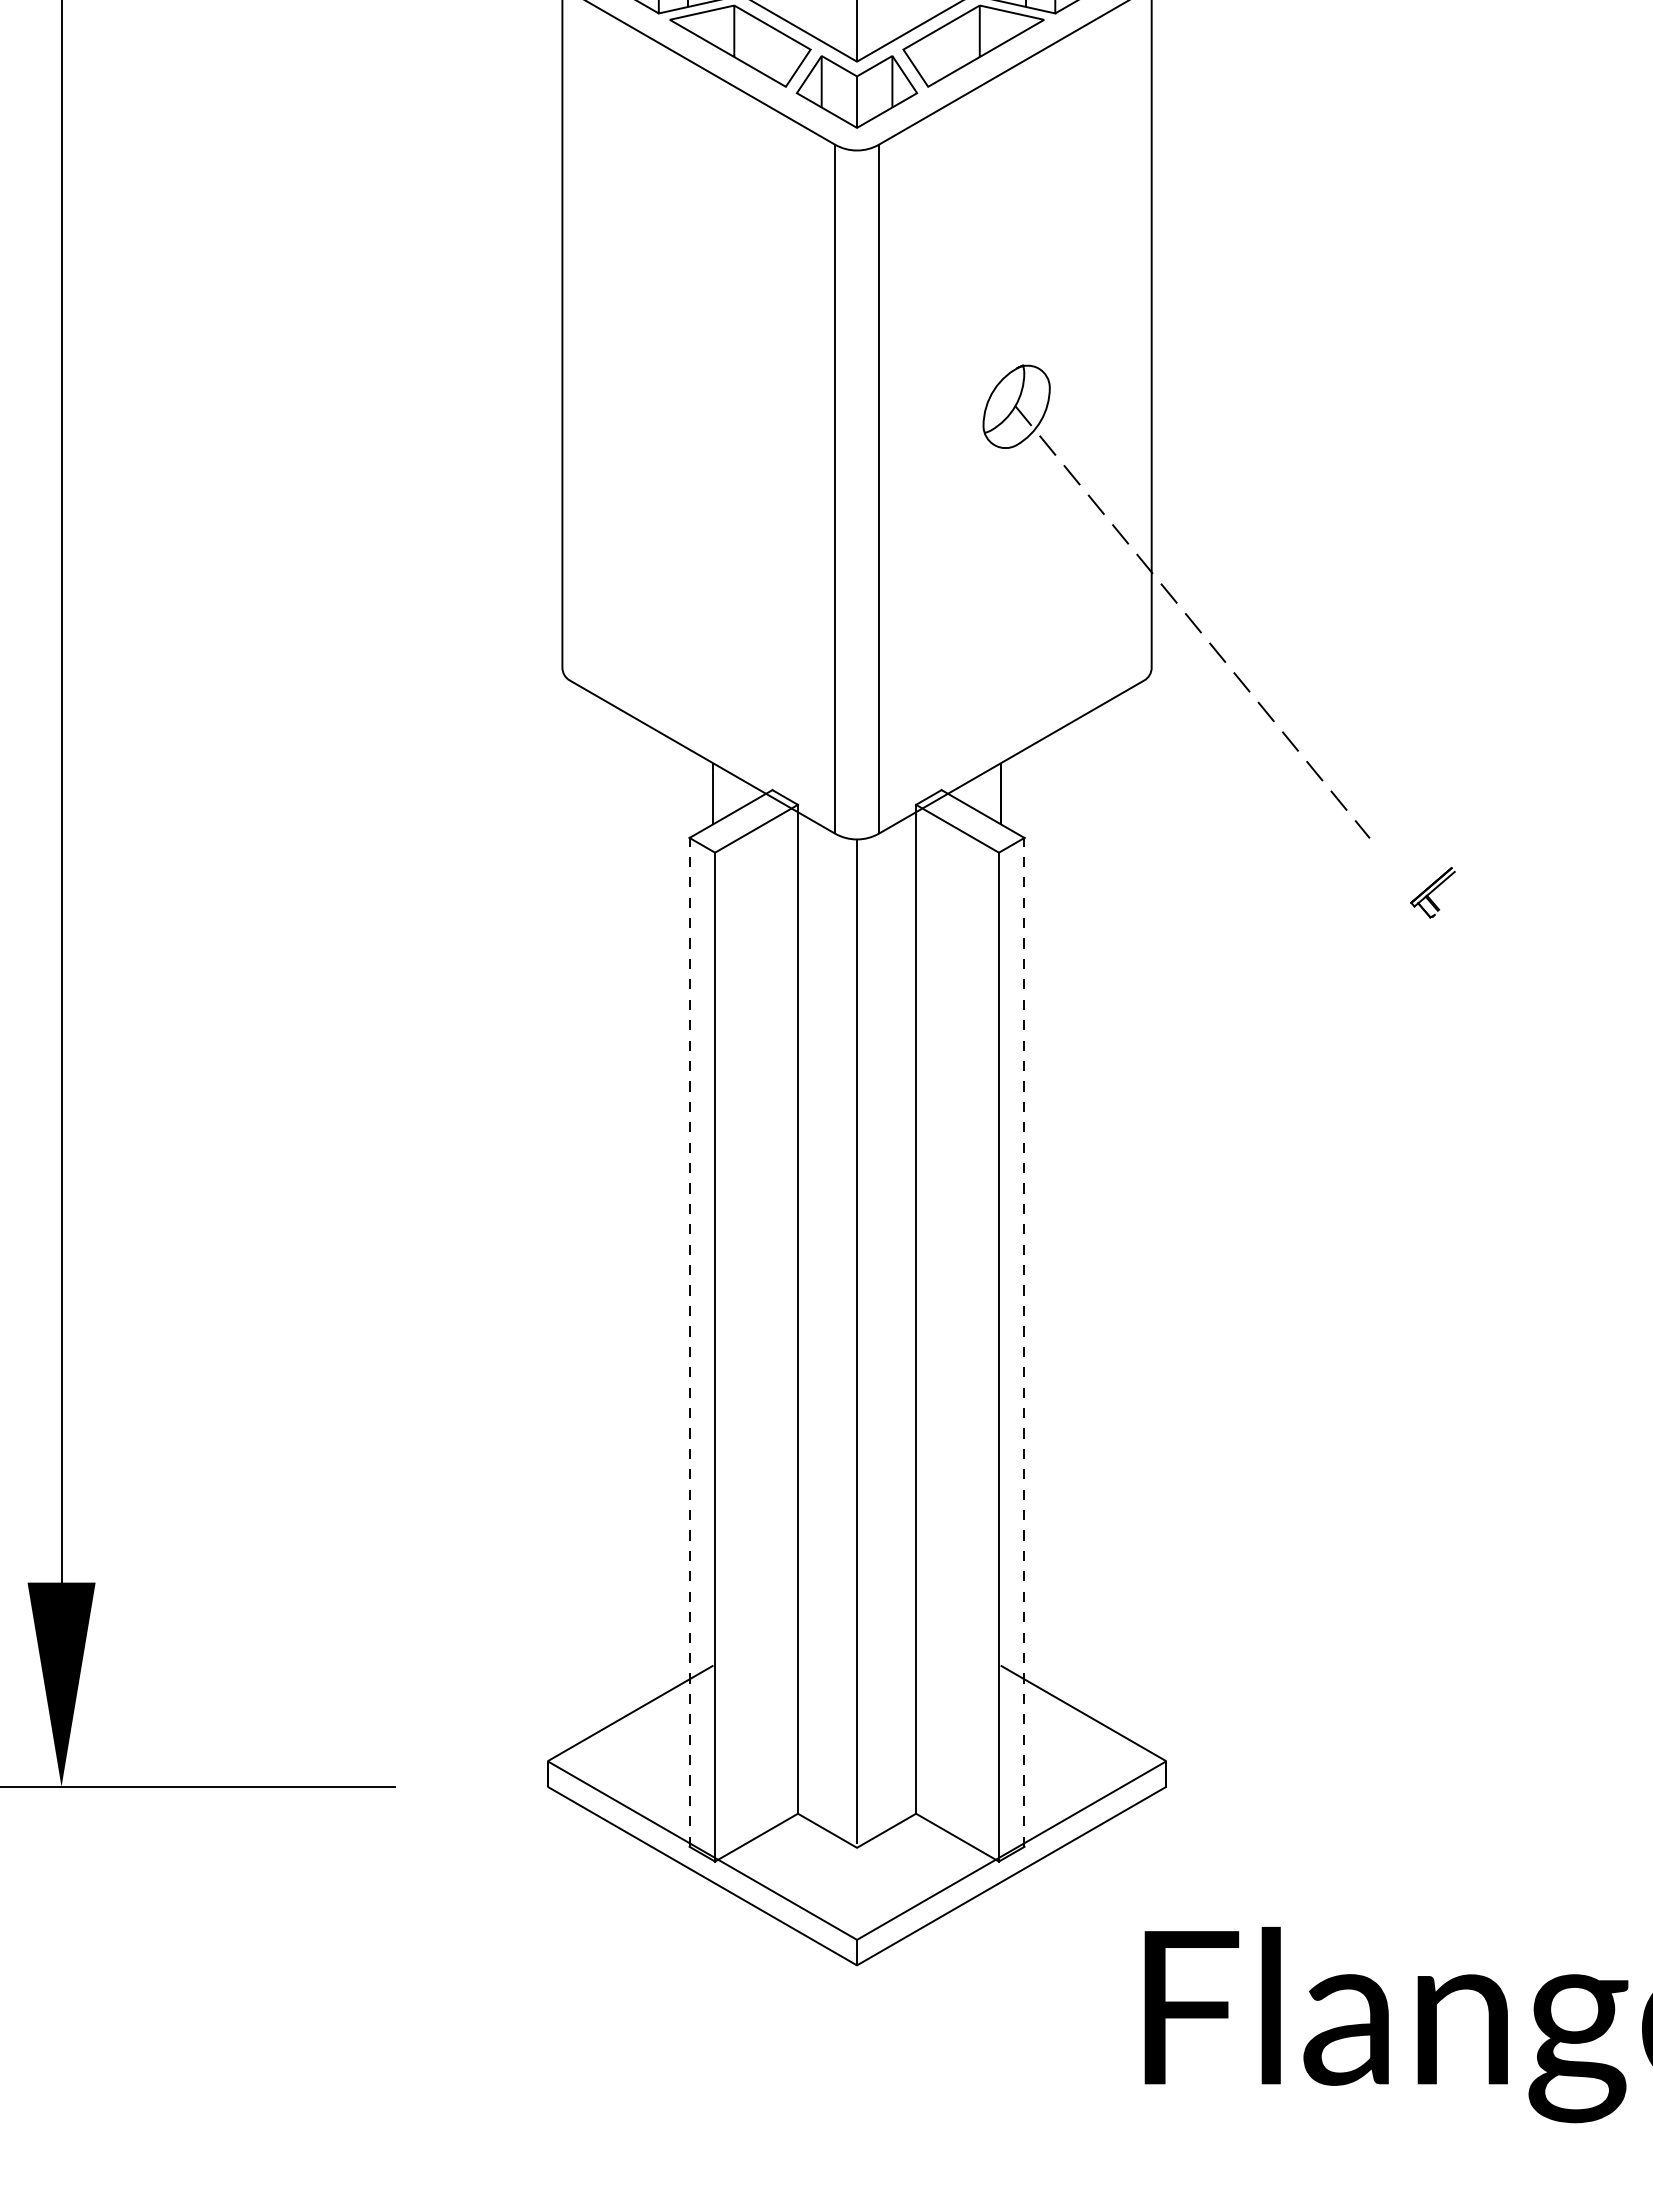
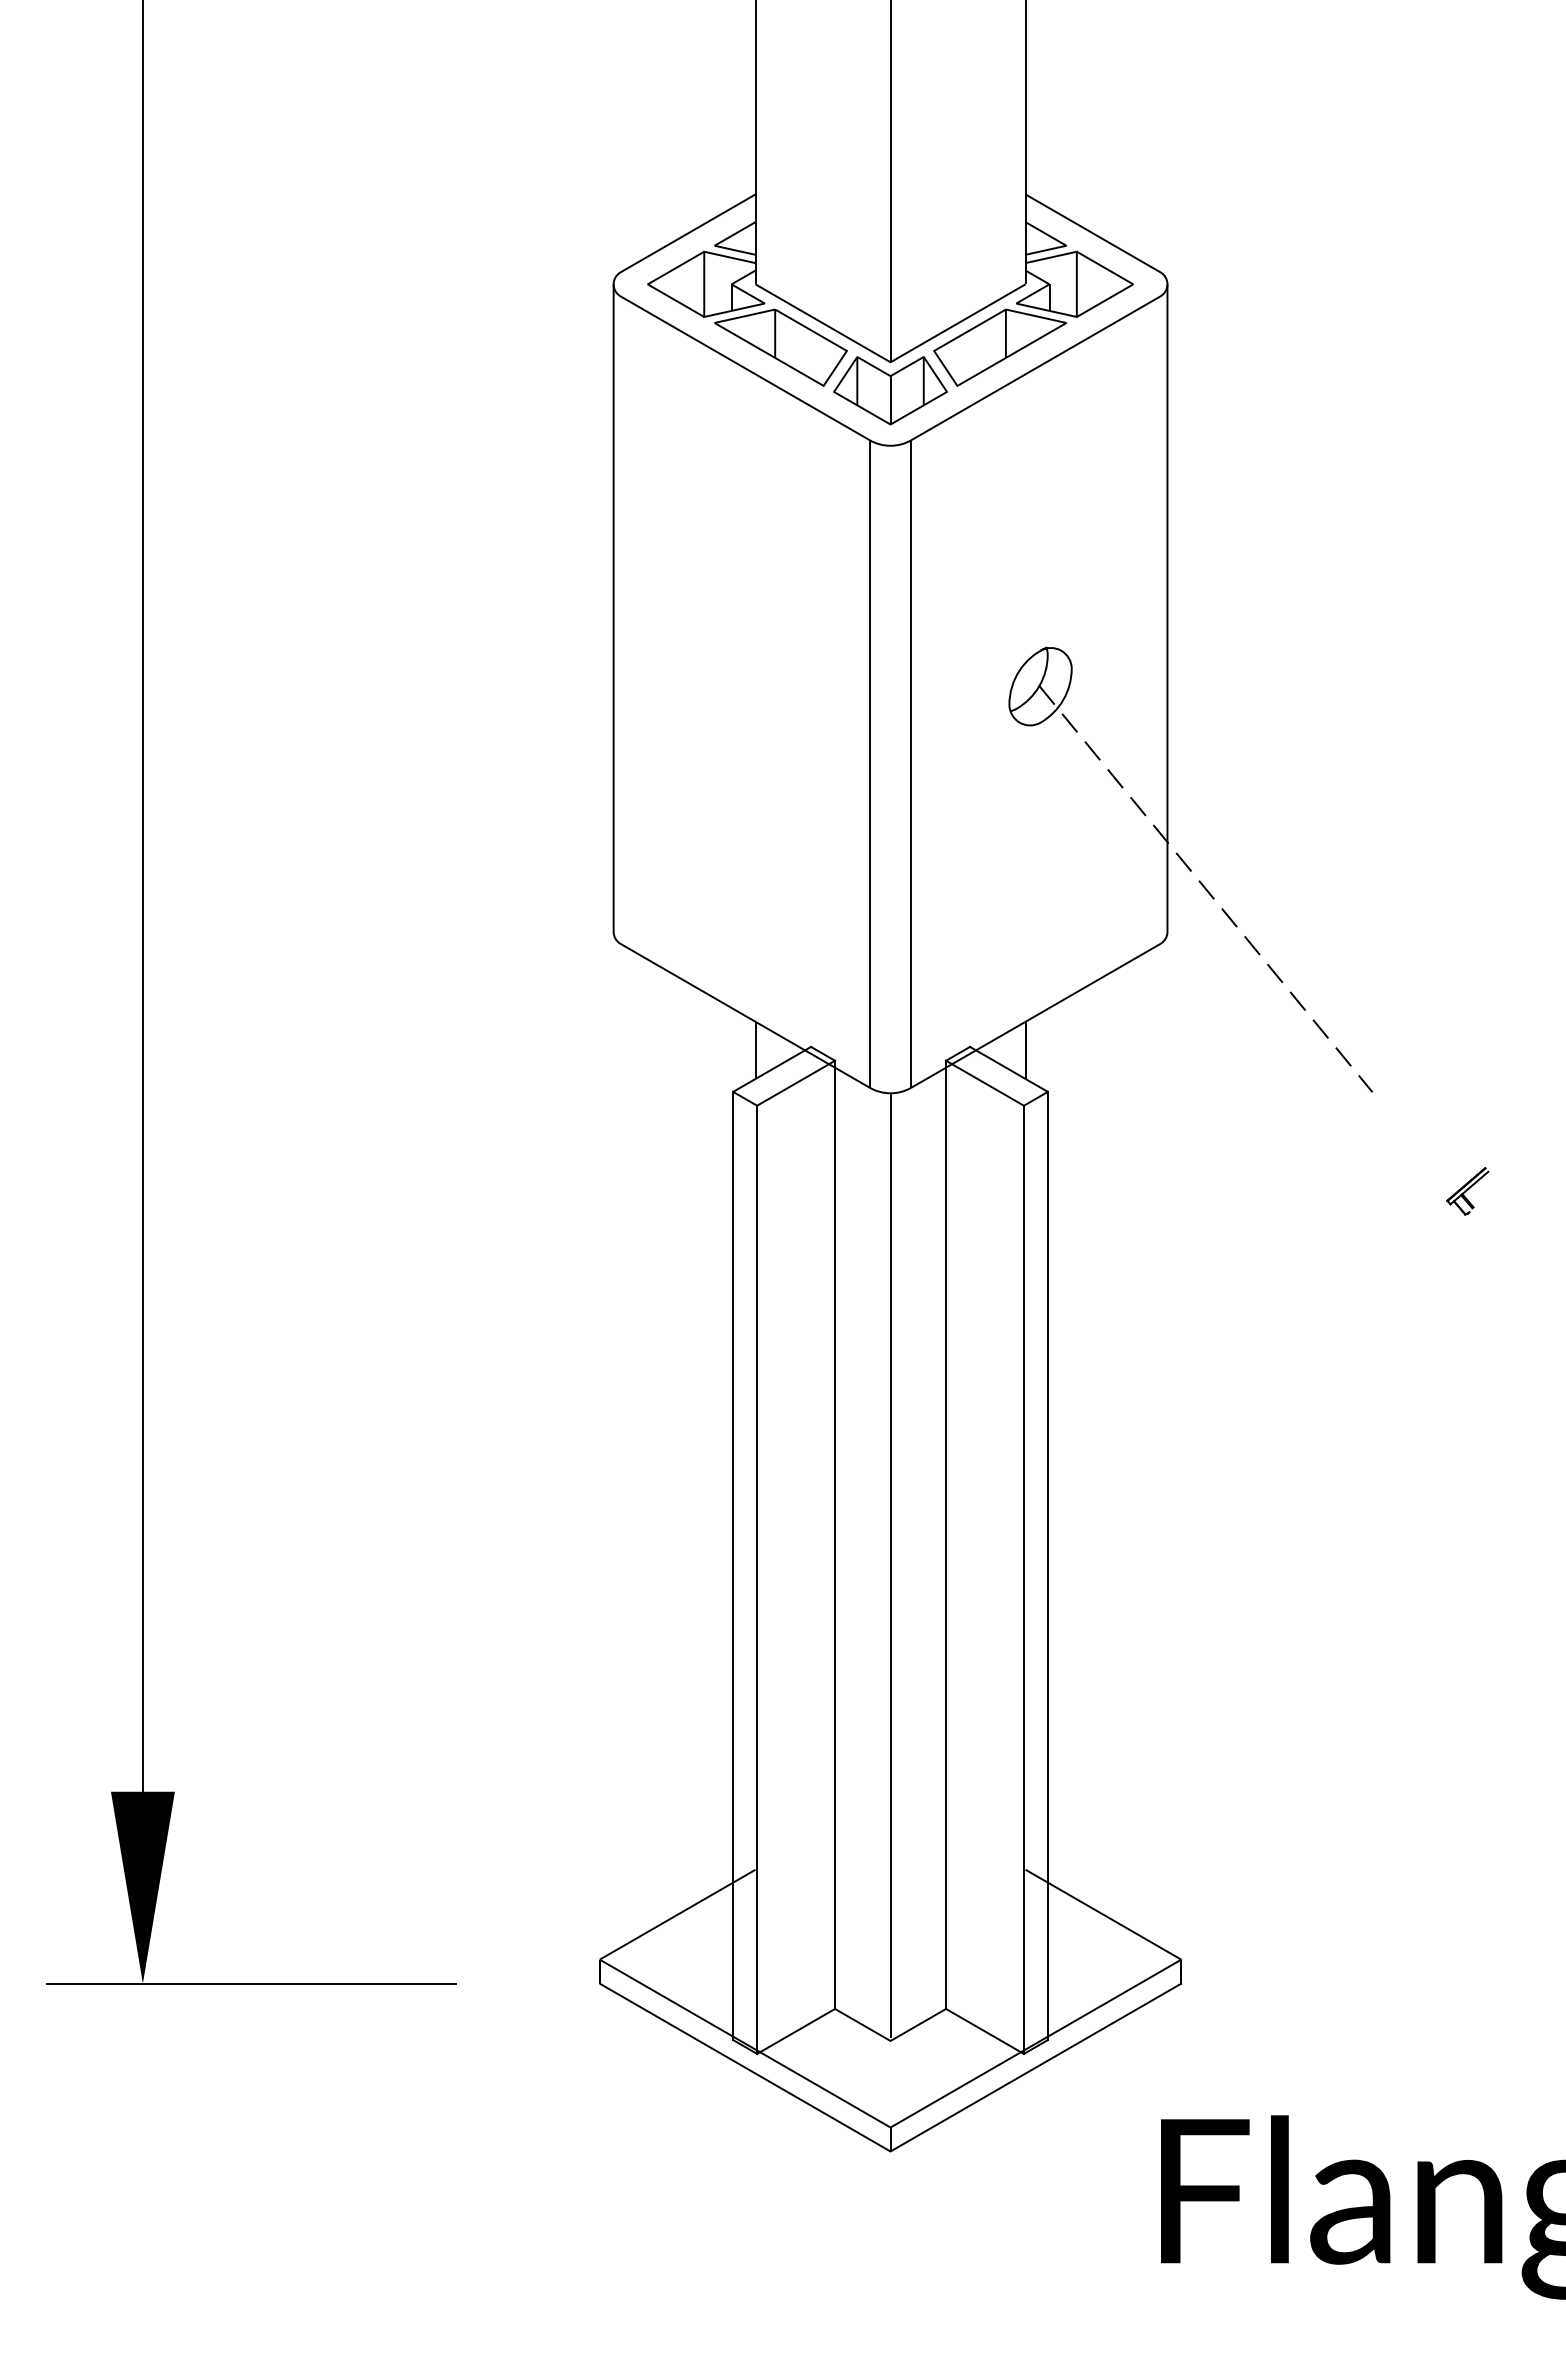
part: (1432, 892) -> (1467, 1191), moved
line: (689, 1341) -> (733, 1565), dashed -> solid
line: (1024, 1341) -> (1047, 1565), dashed -> solid

